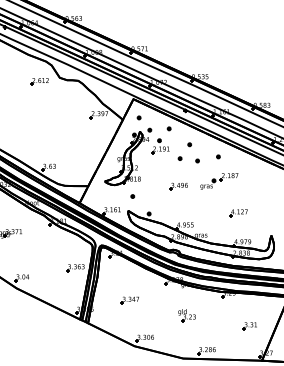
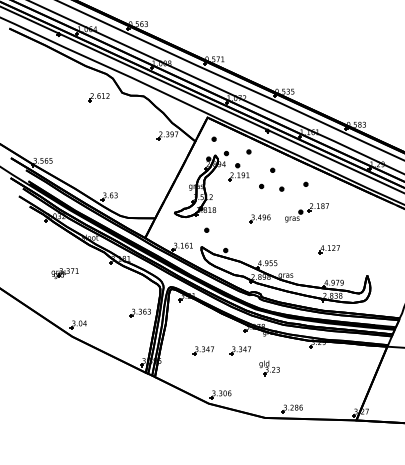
part: (161, 300) -> (239, 350), added
part: (250, 326) -> (342, 380), removed

